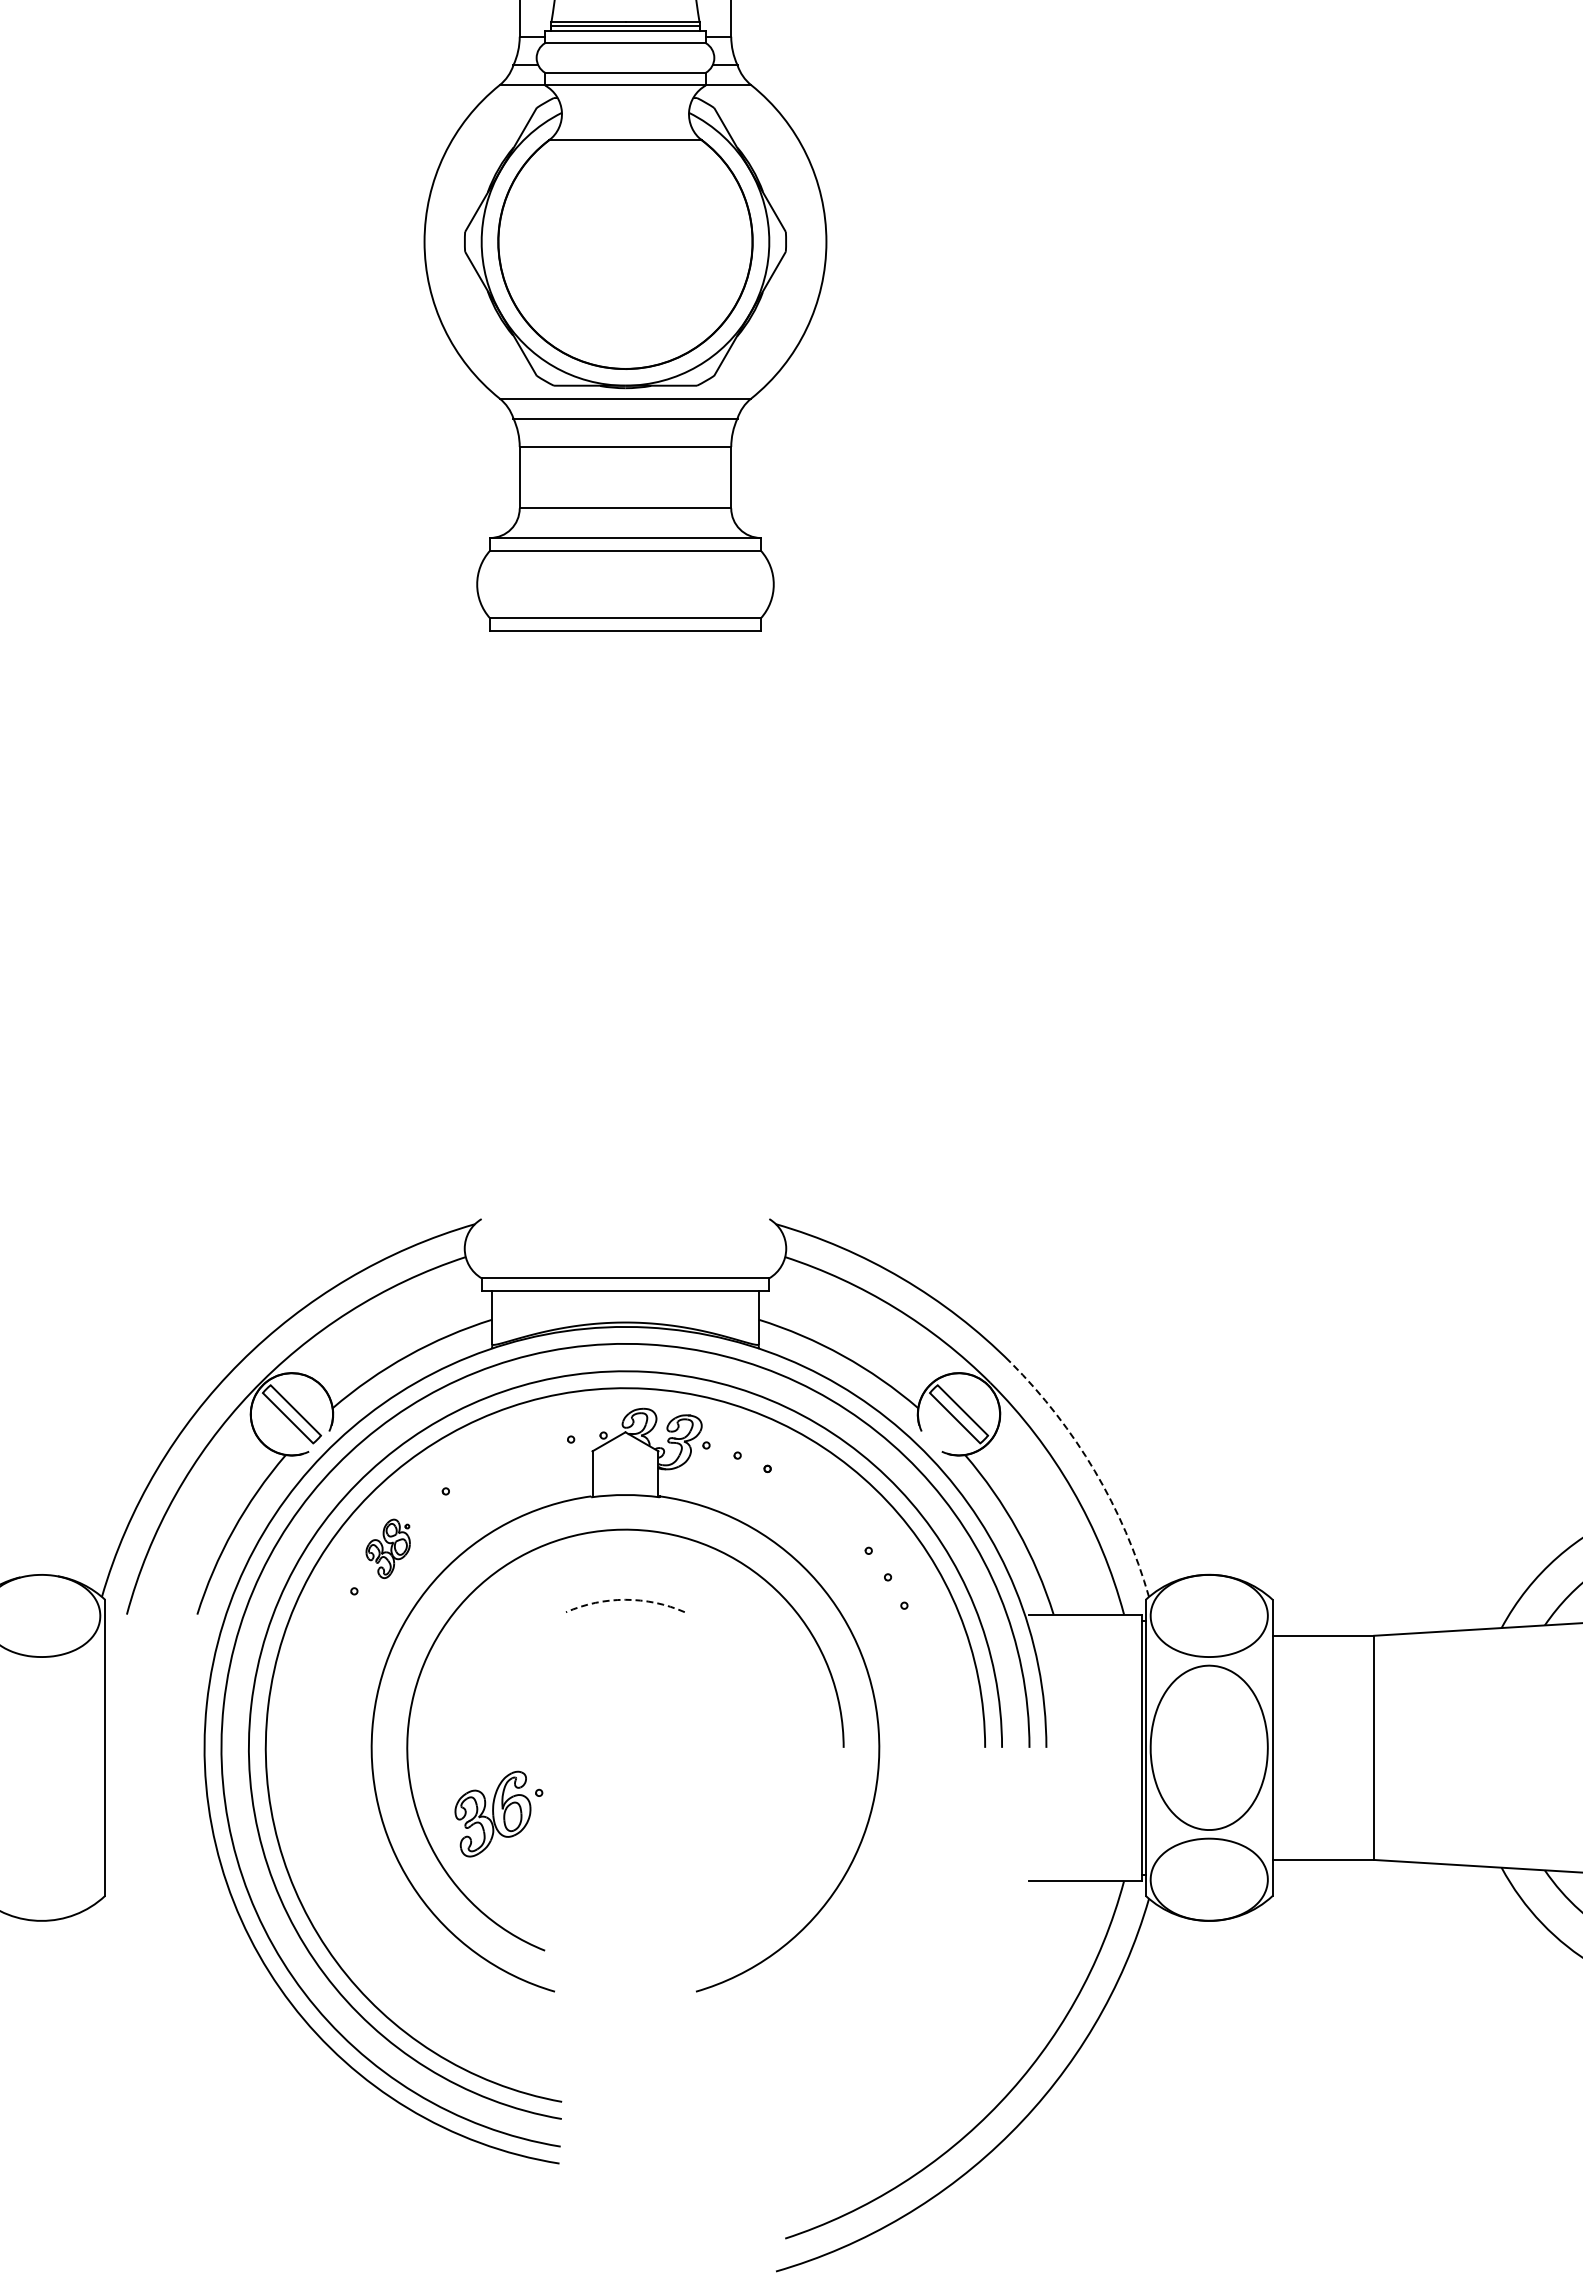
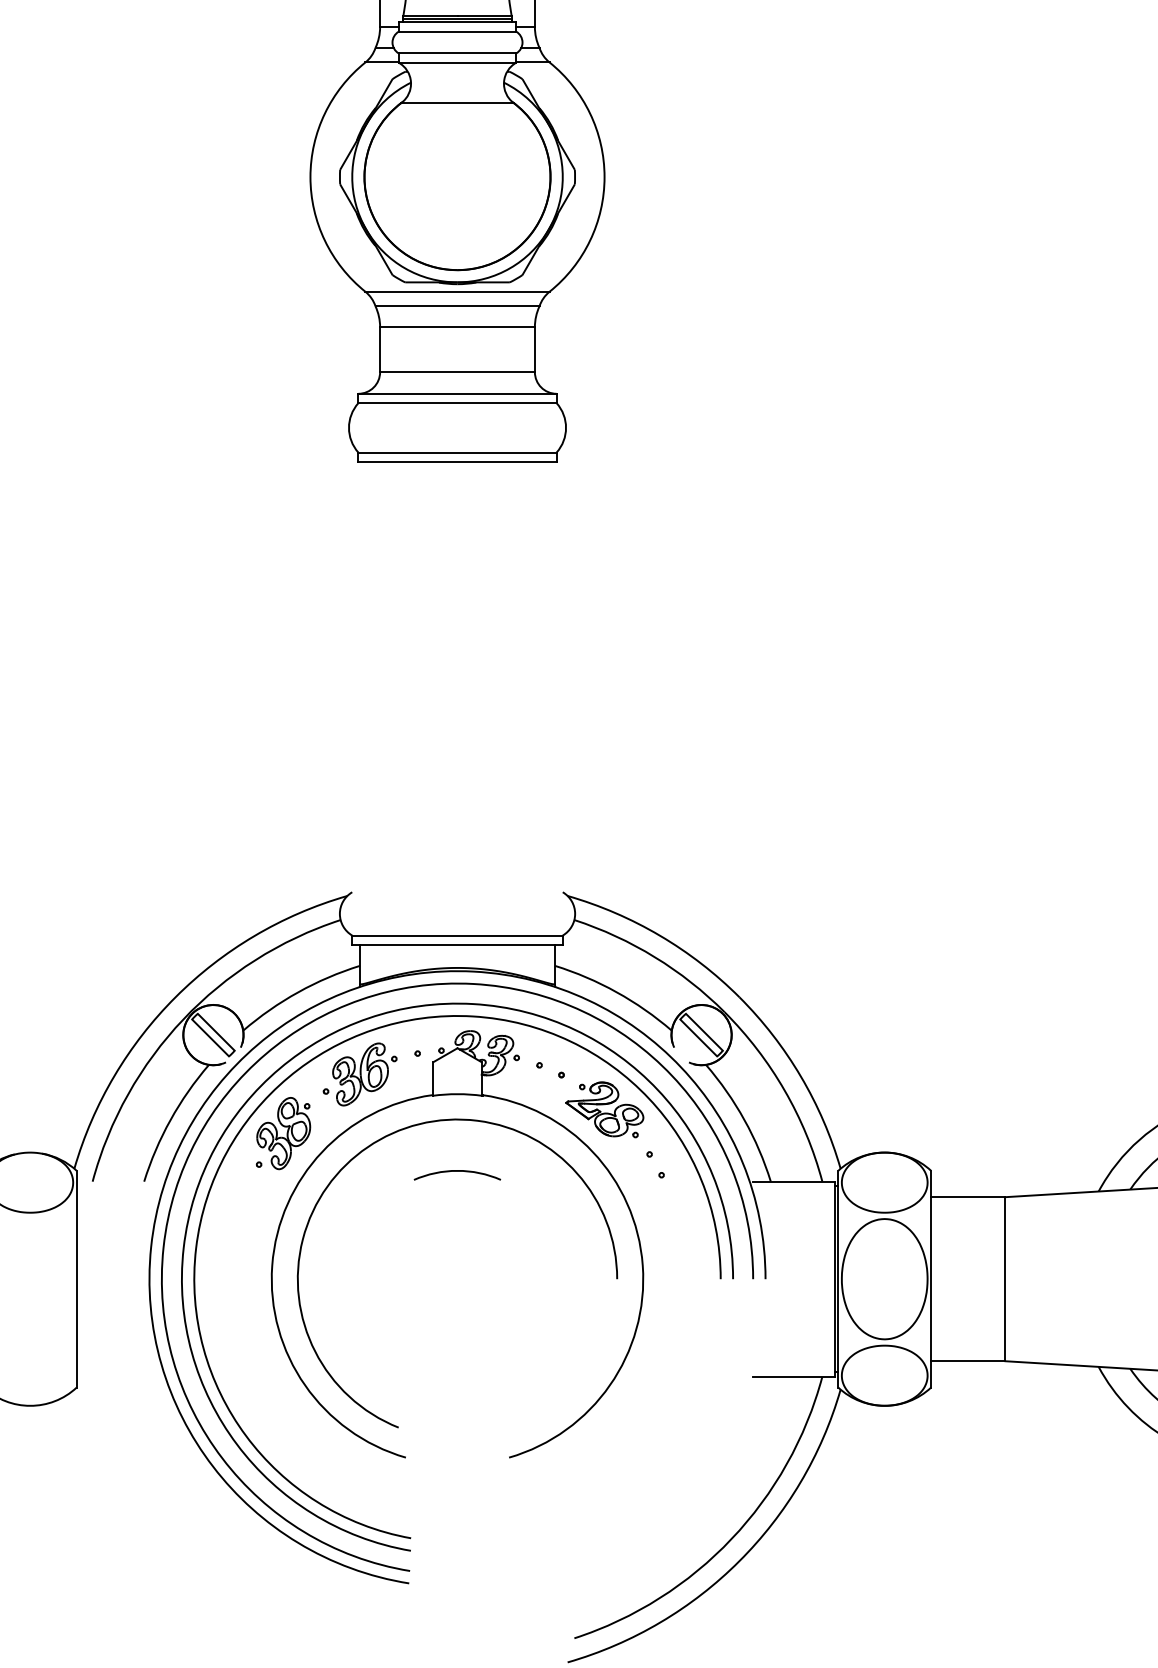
arc: (1094, 1471) -> (800, 1076), dashed -> solid
part: (826, 1515) -> (604, 1109), added
part: (388, 1548) -> (284, 1133), size x1.67
arc: (625, 1599) -> (457, 1170), dashed -> solid
part: (498, 1813) -> (364, 1074), moved

